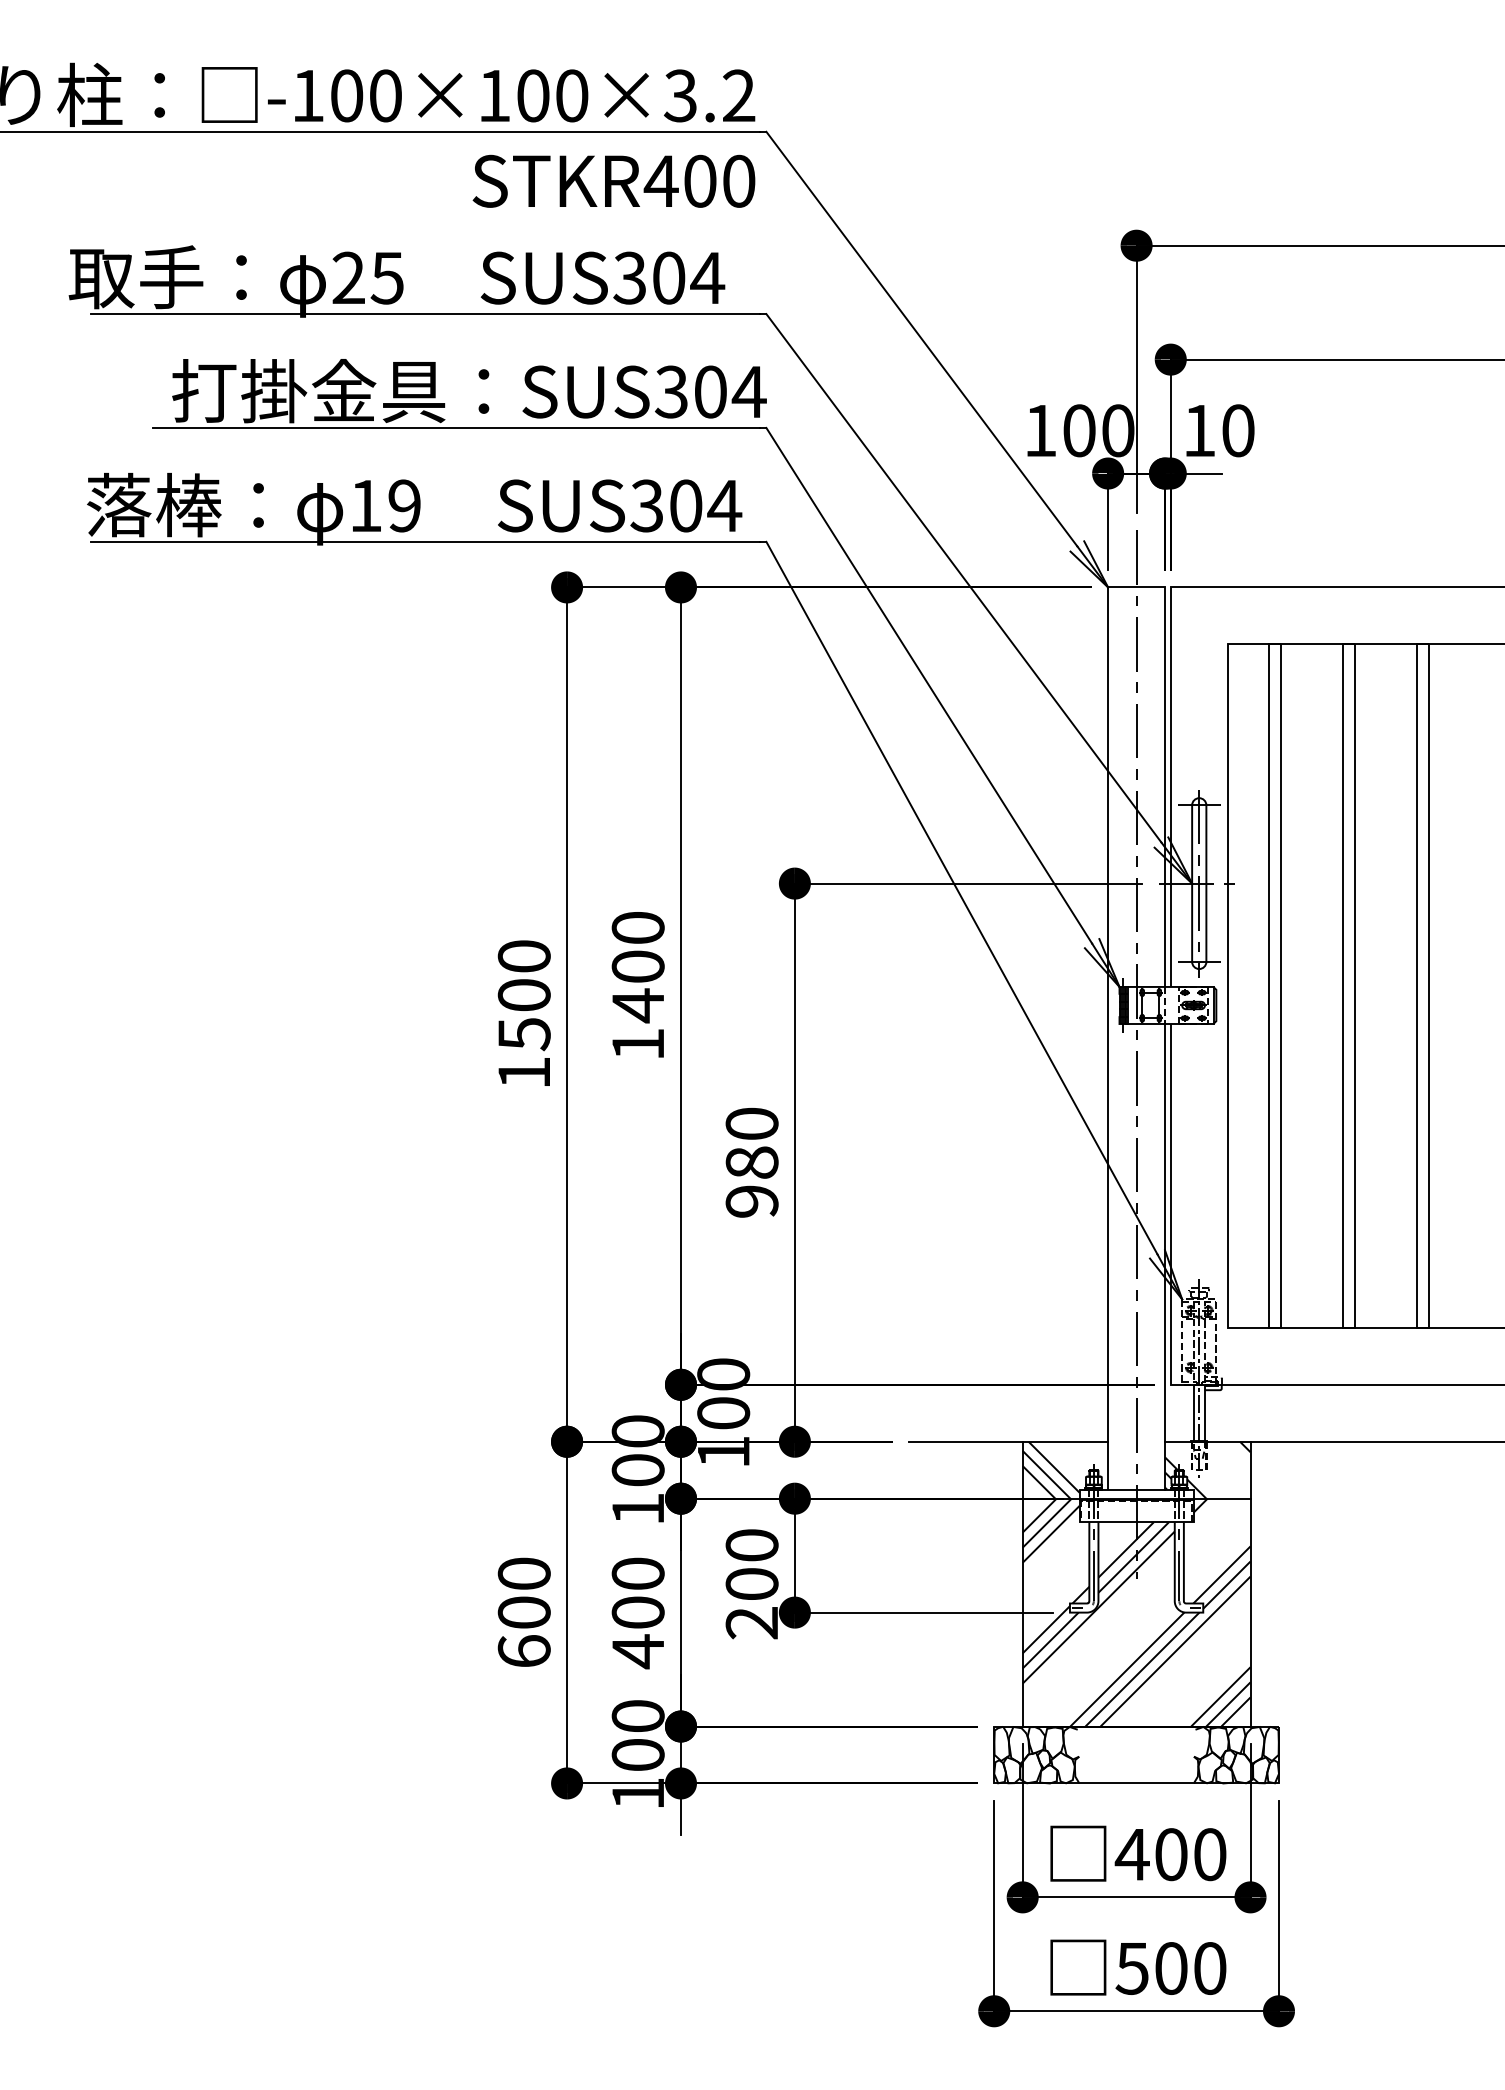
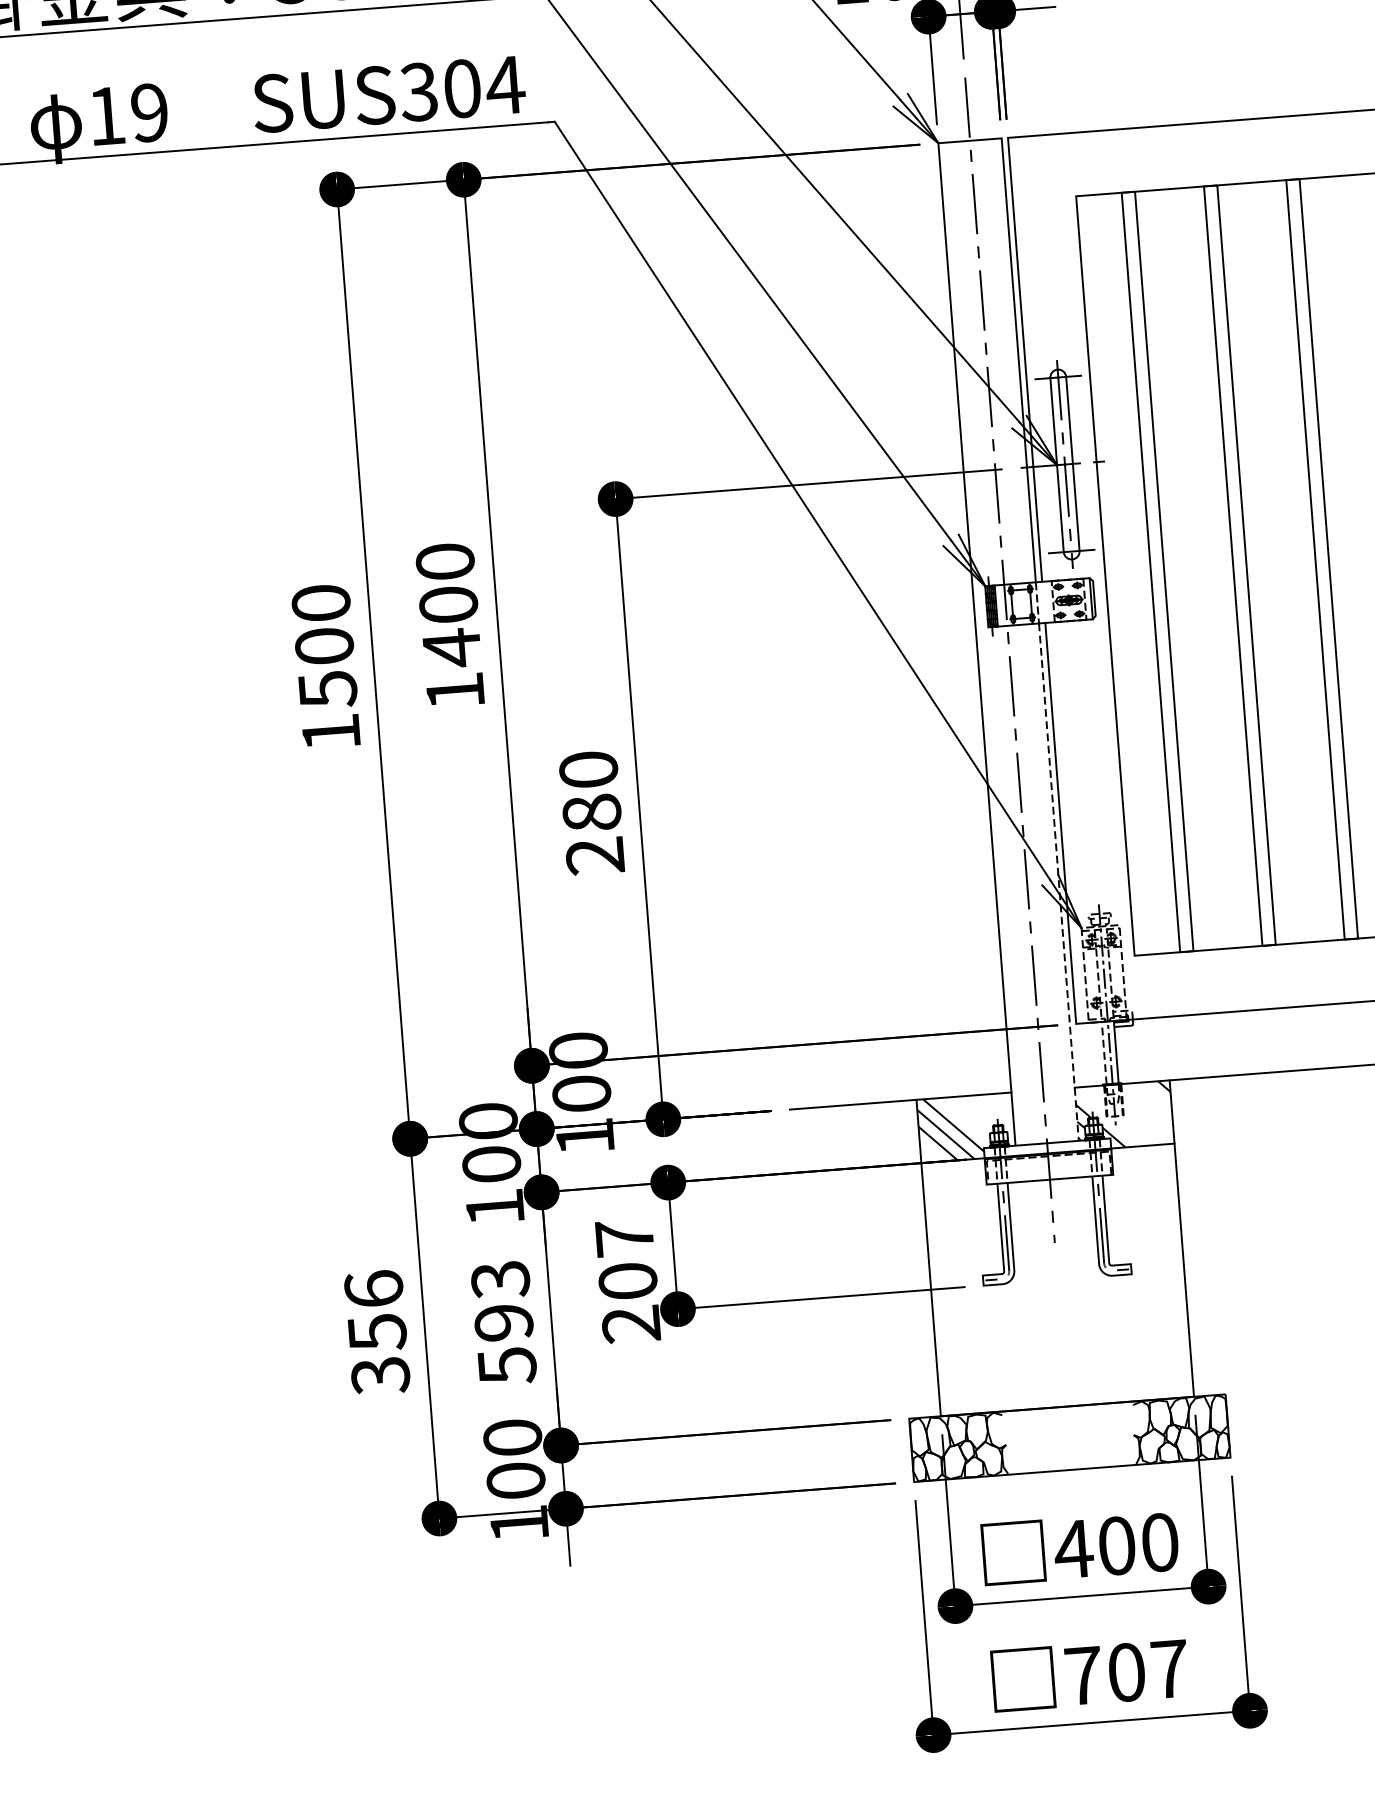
text: (751, 1201) -> (594, 856), 980 -> 280
line: (1165, 1256) -> (1059, 881), solid -> dashed
line: (1193, 1412) -> (1103, 1052), solid -> dashed
text: (751, 1545) -> (624, 1238), 200 -> 207
text: (523, 1612) -> (376, 1332), 600 -> 356
hatch: (1136, 1612) -> (1057, 1279), removed
text: (637, 1613) -> (503, 1323), 400 -> 593
text: (1170, 1968) -> (1125, 1672), 500 -> 707

